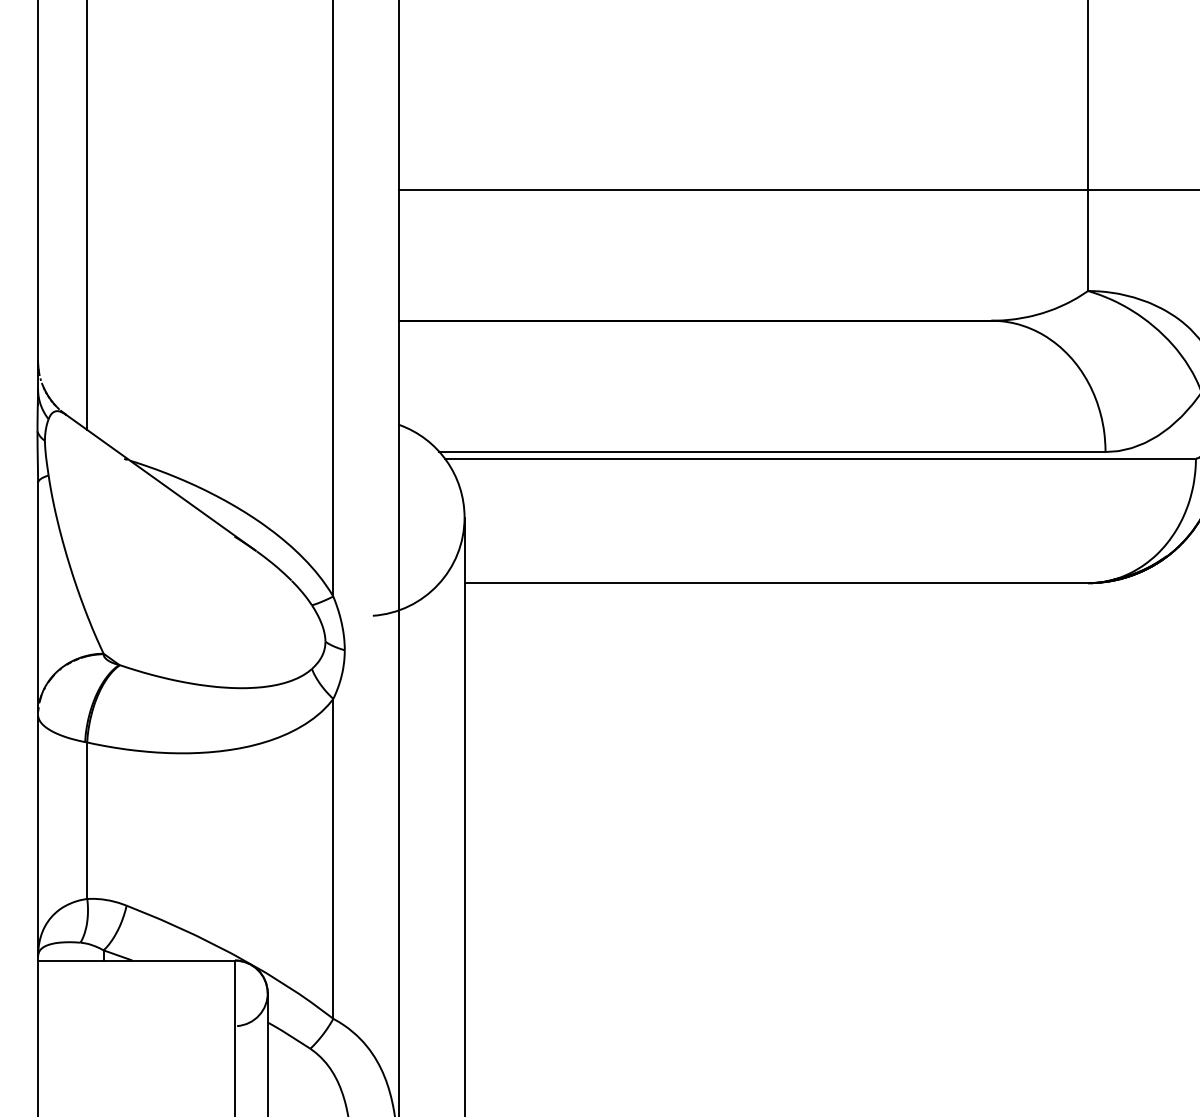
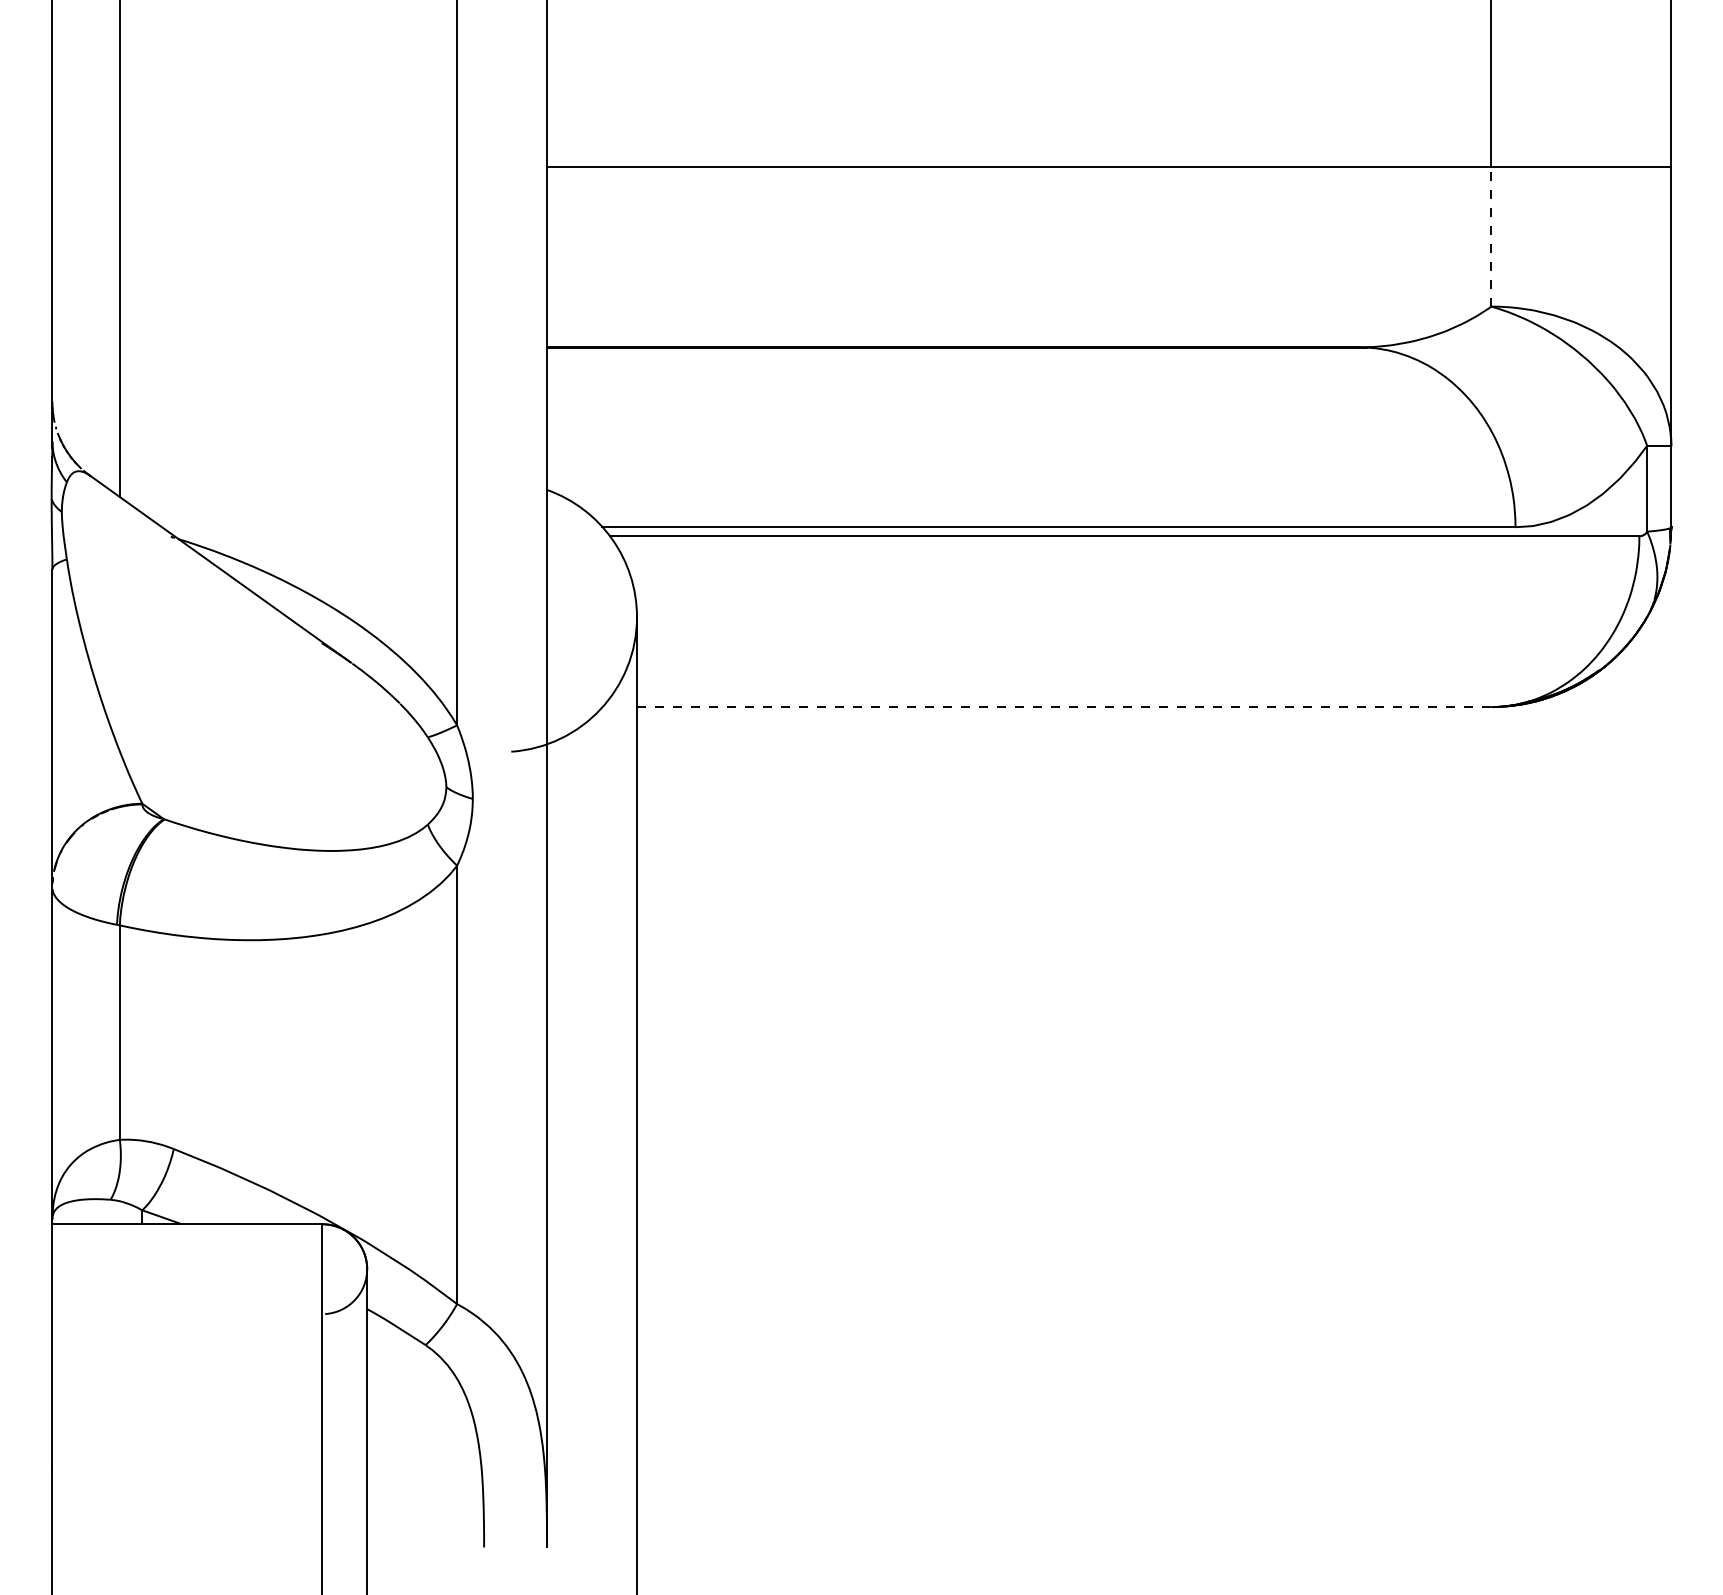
line: (1088, 240) -> (1491, 237), solid -> dashed
line: (778, 582) -> (1067, 706), solid -> dashed

